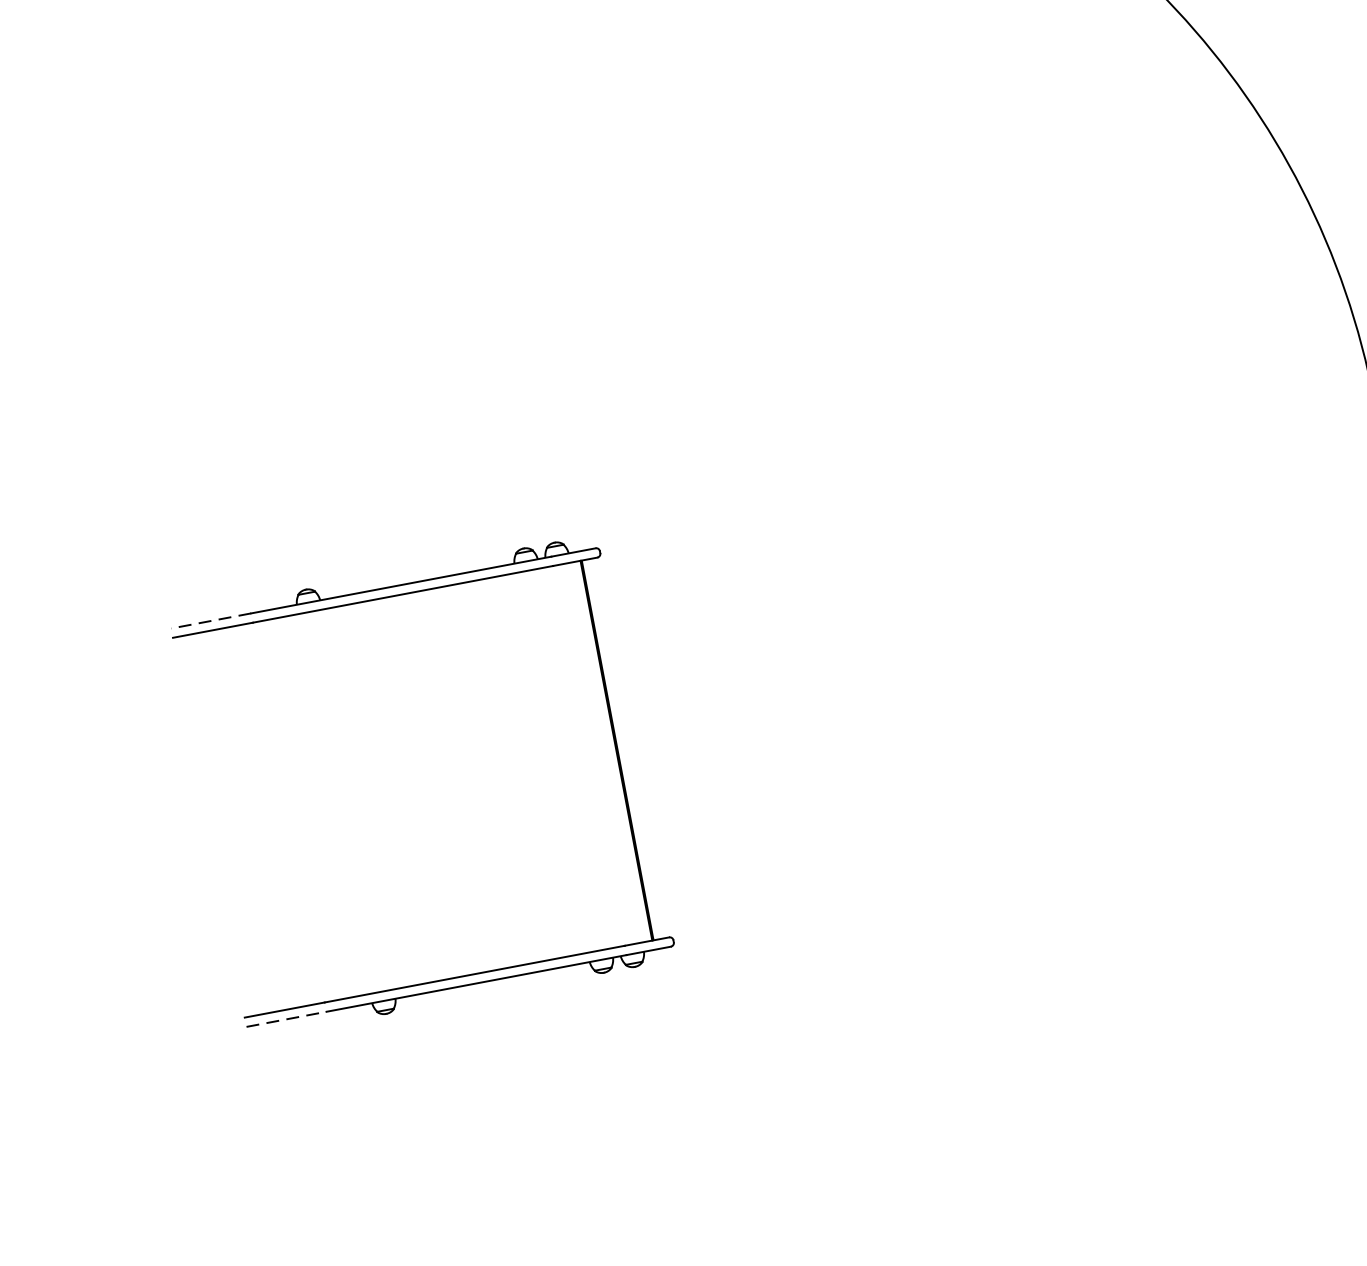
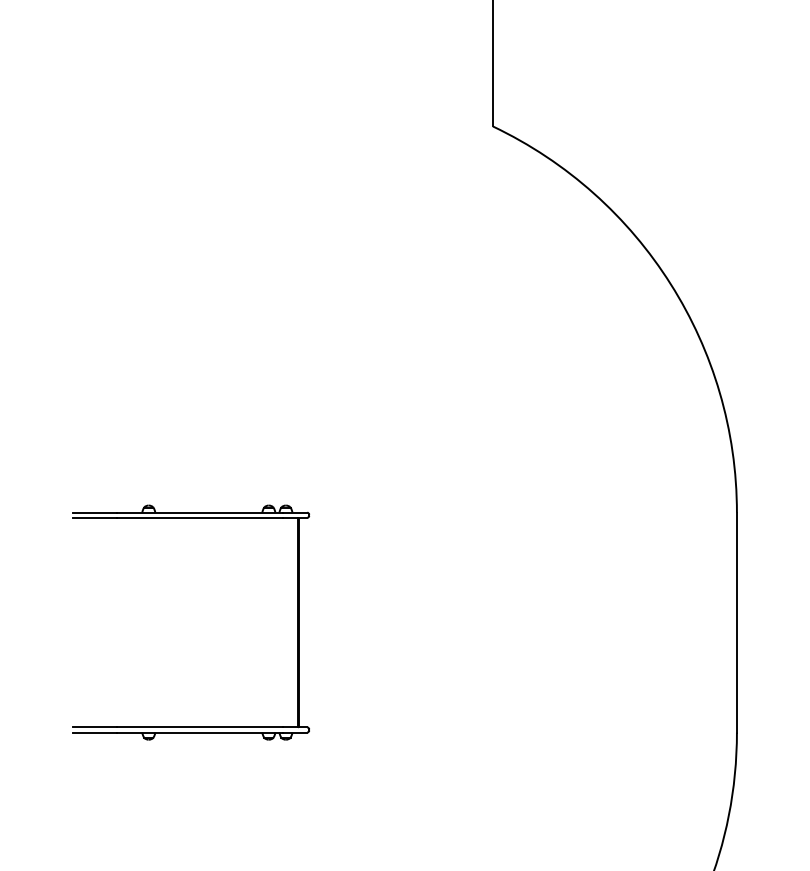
line: (210, 620) -> (94, 512), dashed -> solid
line: (287, 1019) -> (95, 732), dashed -> solid

